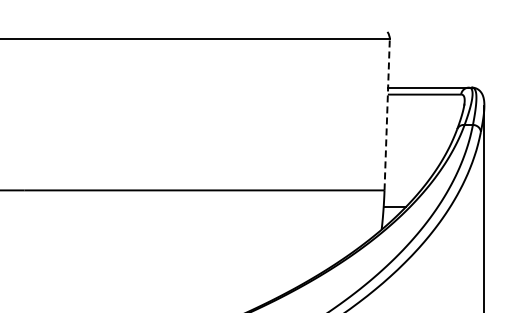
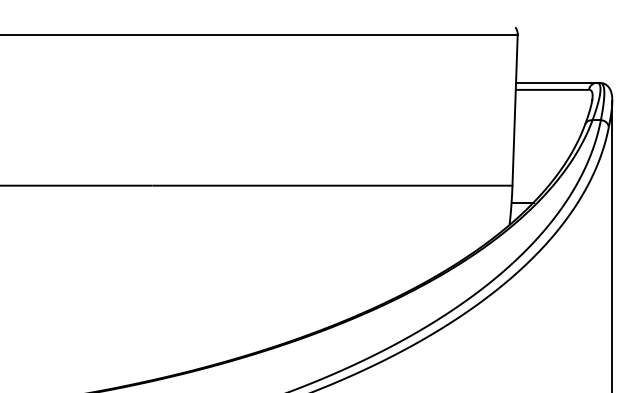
line: (387, 115) -> (515, 110), dashed -> solid

